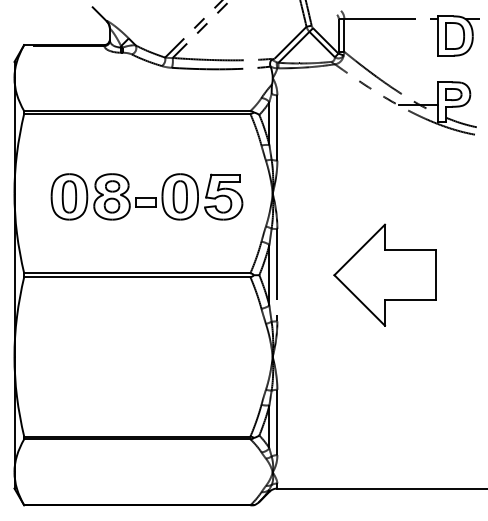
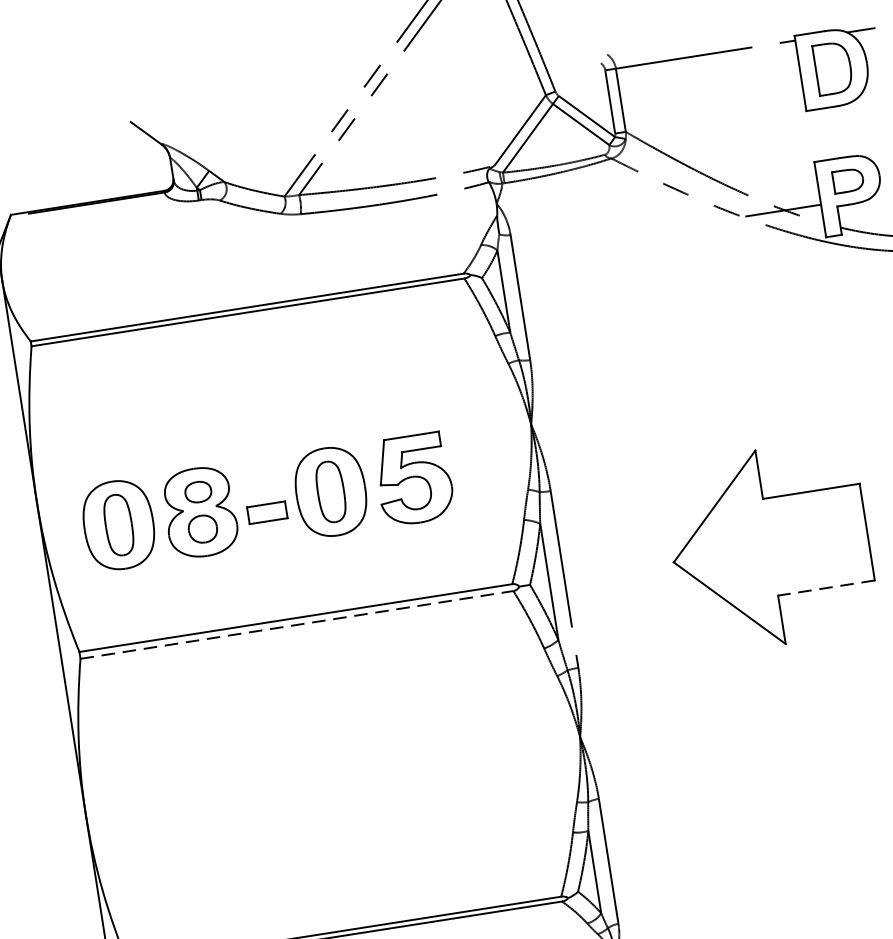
part: (146, 196) -> (266, 501), moved
line: (137, 277) -> (297, 625), solid -> dashed
line: (409, 300) -> (825, 588), solid -> dashed

